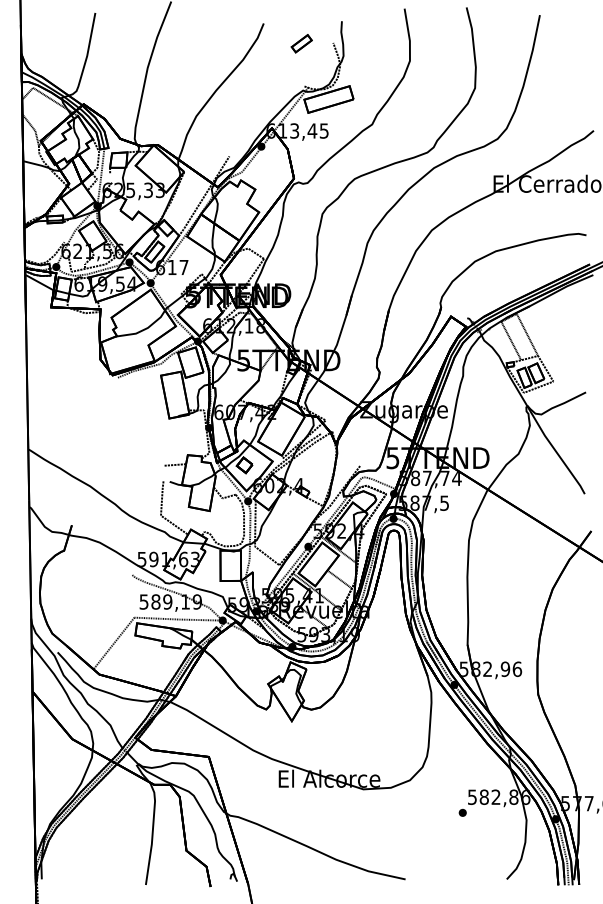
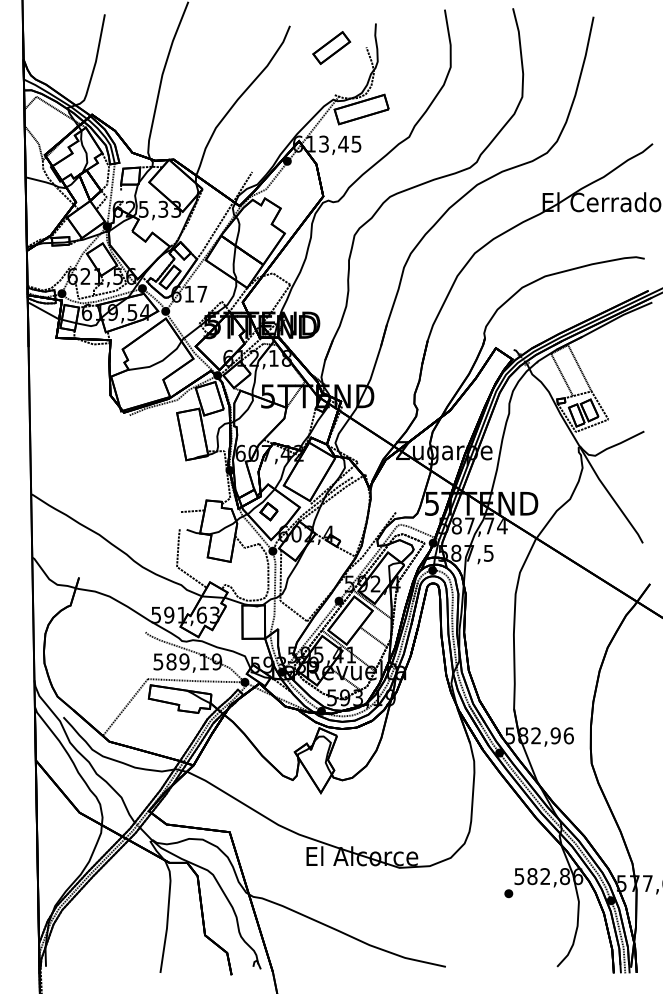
part: (301, 43) -> (331, 47), size x1.67

